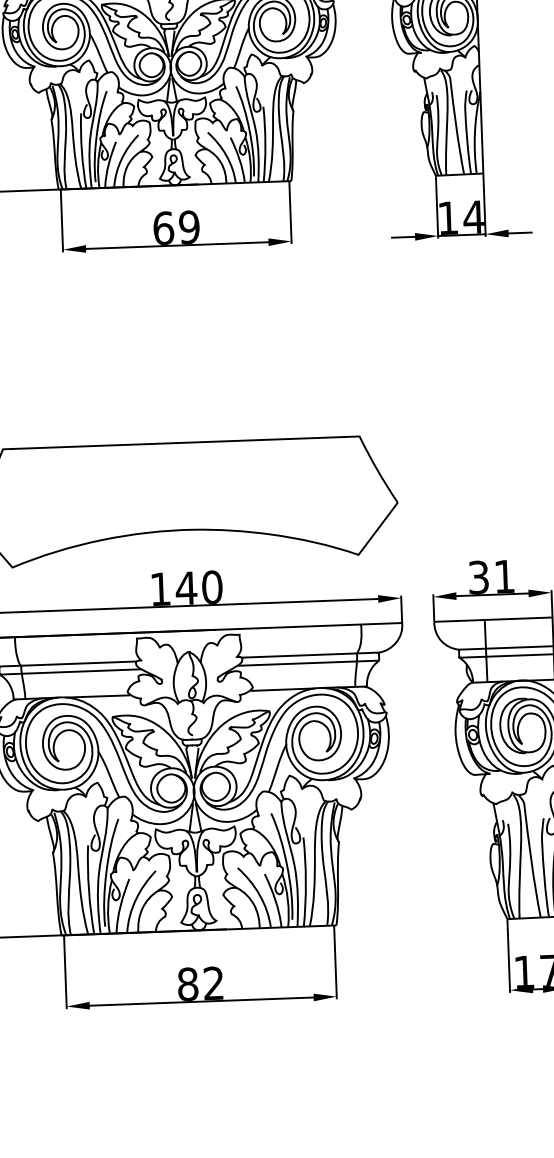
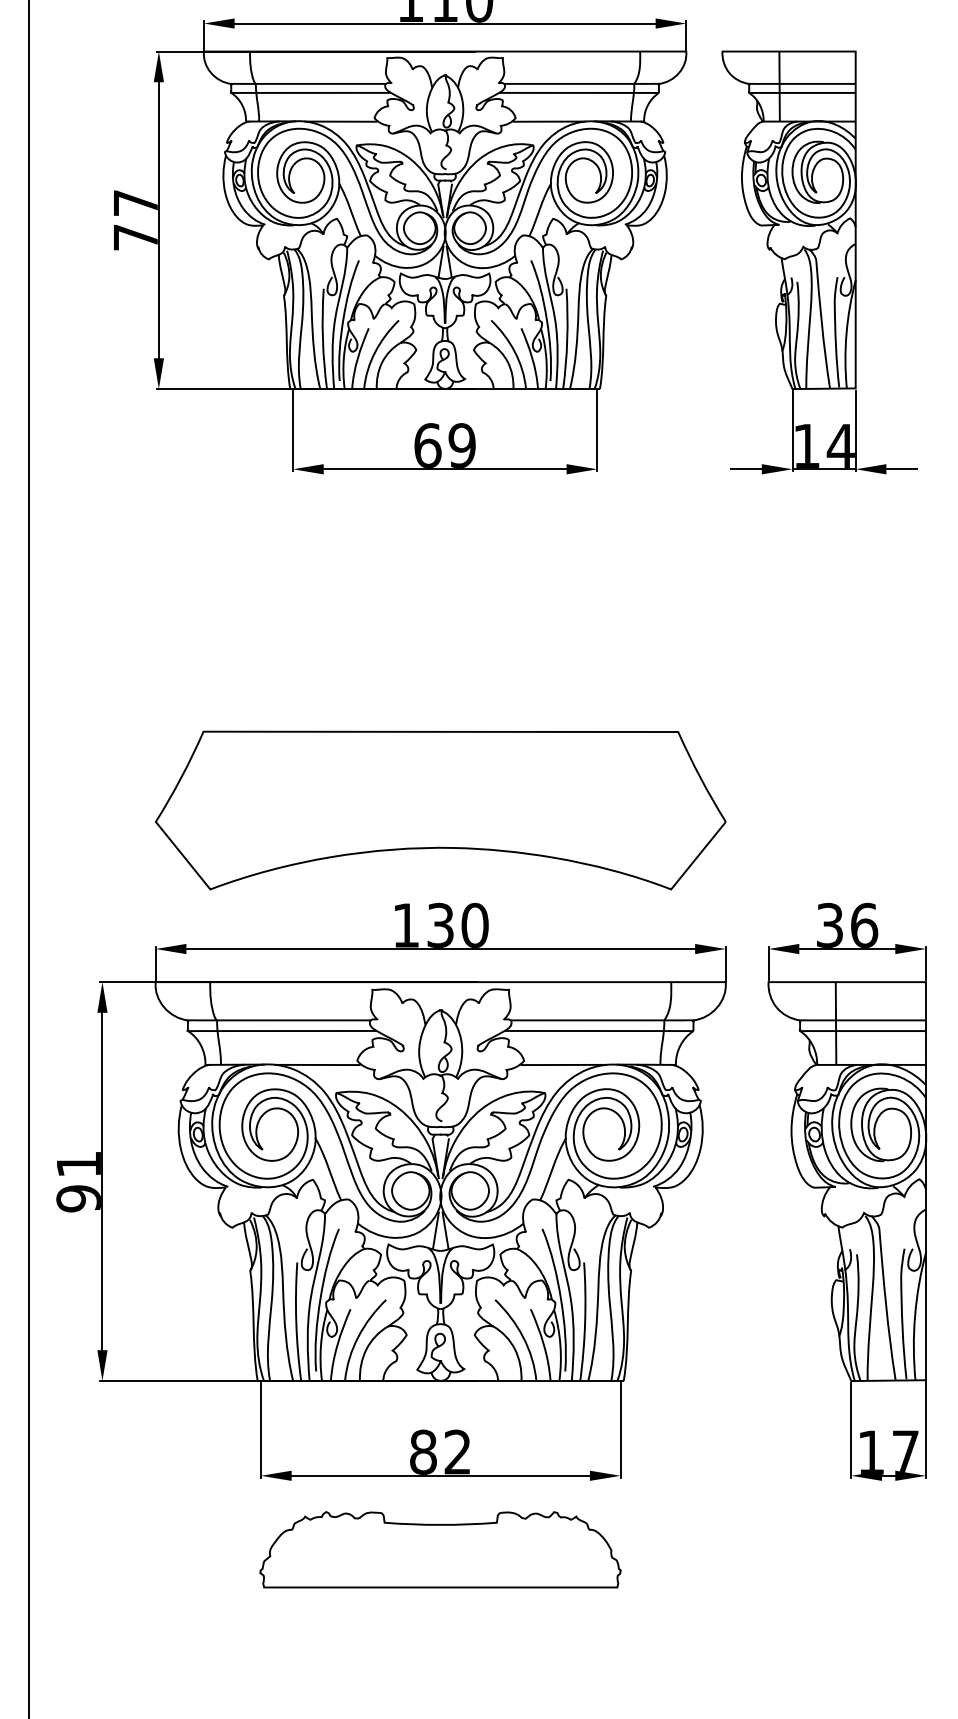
text: (504, 575) -> (864, 924), 31 -> 36
text: (186, 587) -> (440, 924), 140 -> 130
part: (203, 1056) -> (440, 1549), added

